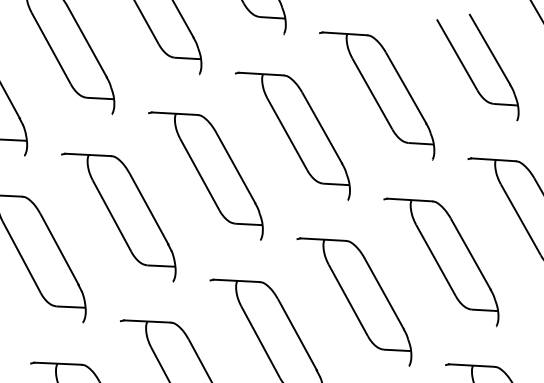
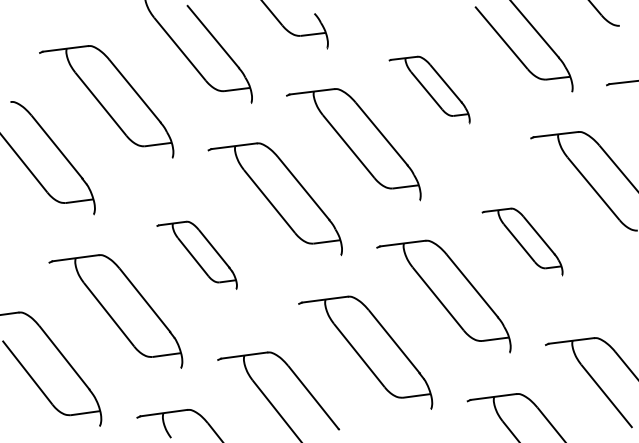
part: (377, 92) -> (429, 89), size x0.6
part: (118, 214) -> (196, 255), size x0.6
part: (441, 258) -> (522, 241), size x0.6

